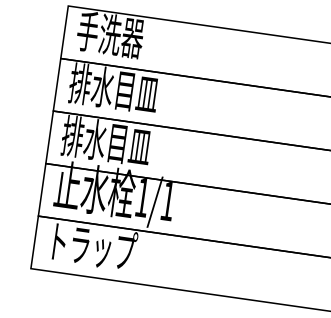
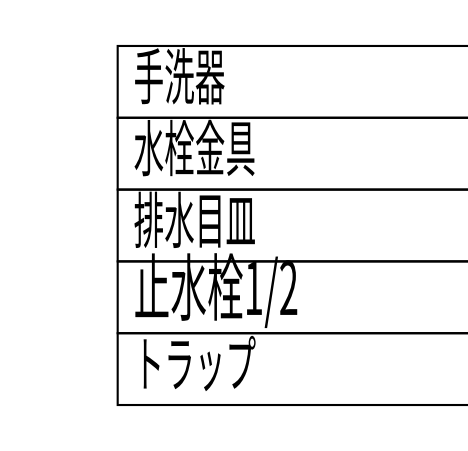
text: (113, 88) -> (194, 147), 排水目皿 -> 水栓金具
text: (168, 200) -> (288, 287), 1/1 -> 1/2

